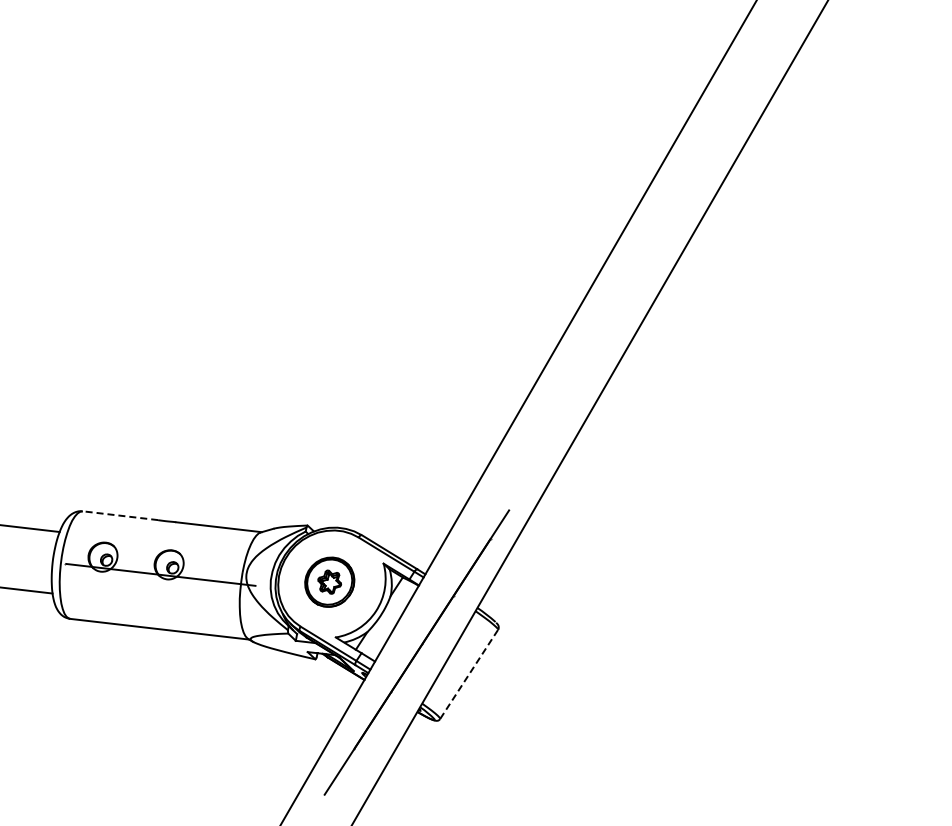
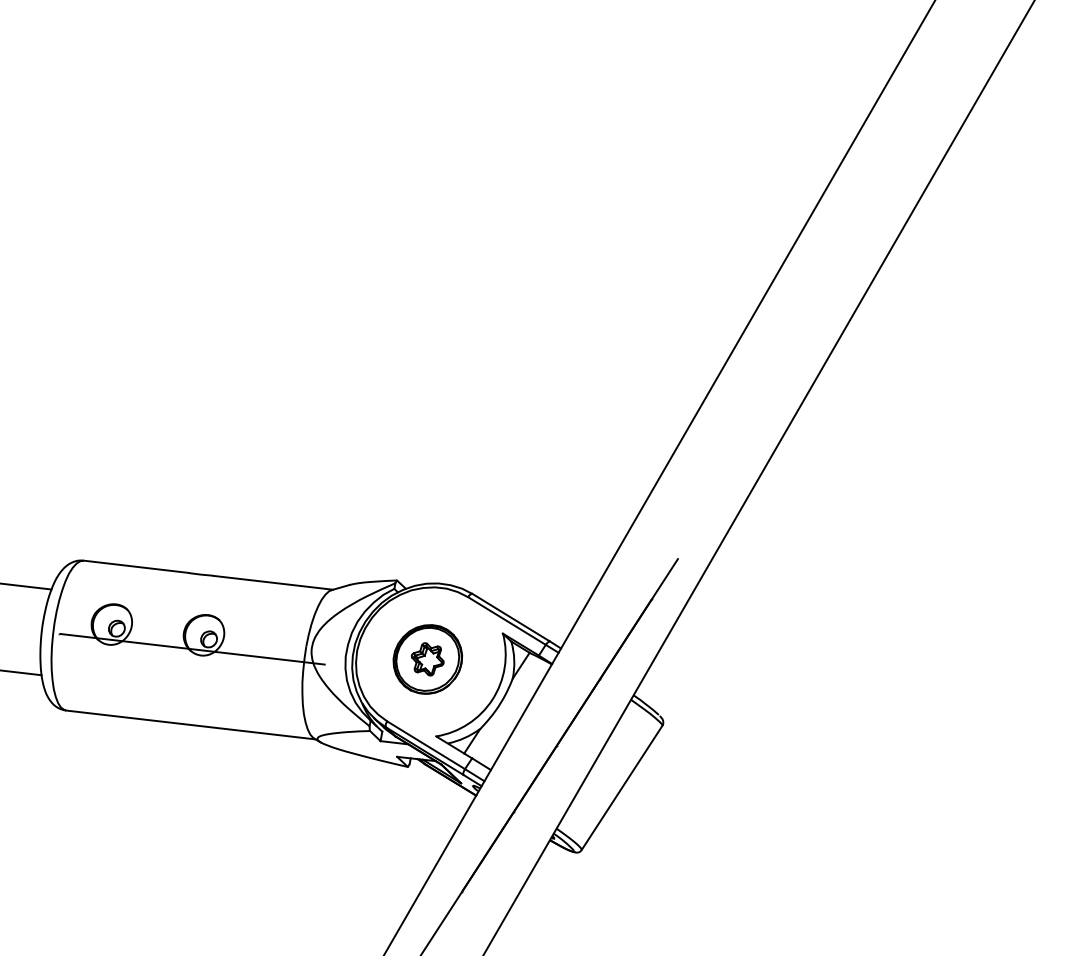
line: (120, 515) -> (136, 566), dashed -> solid
line: (469, 673) -> (622, 786), dashed -> solid

